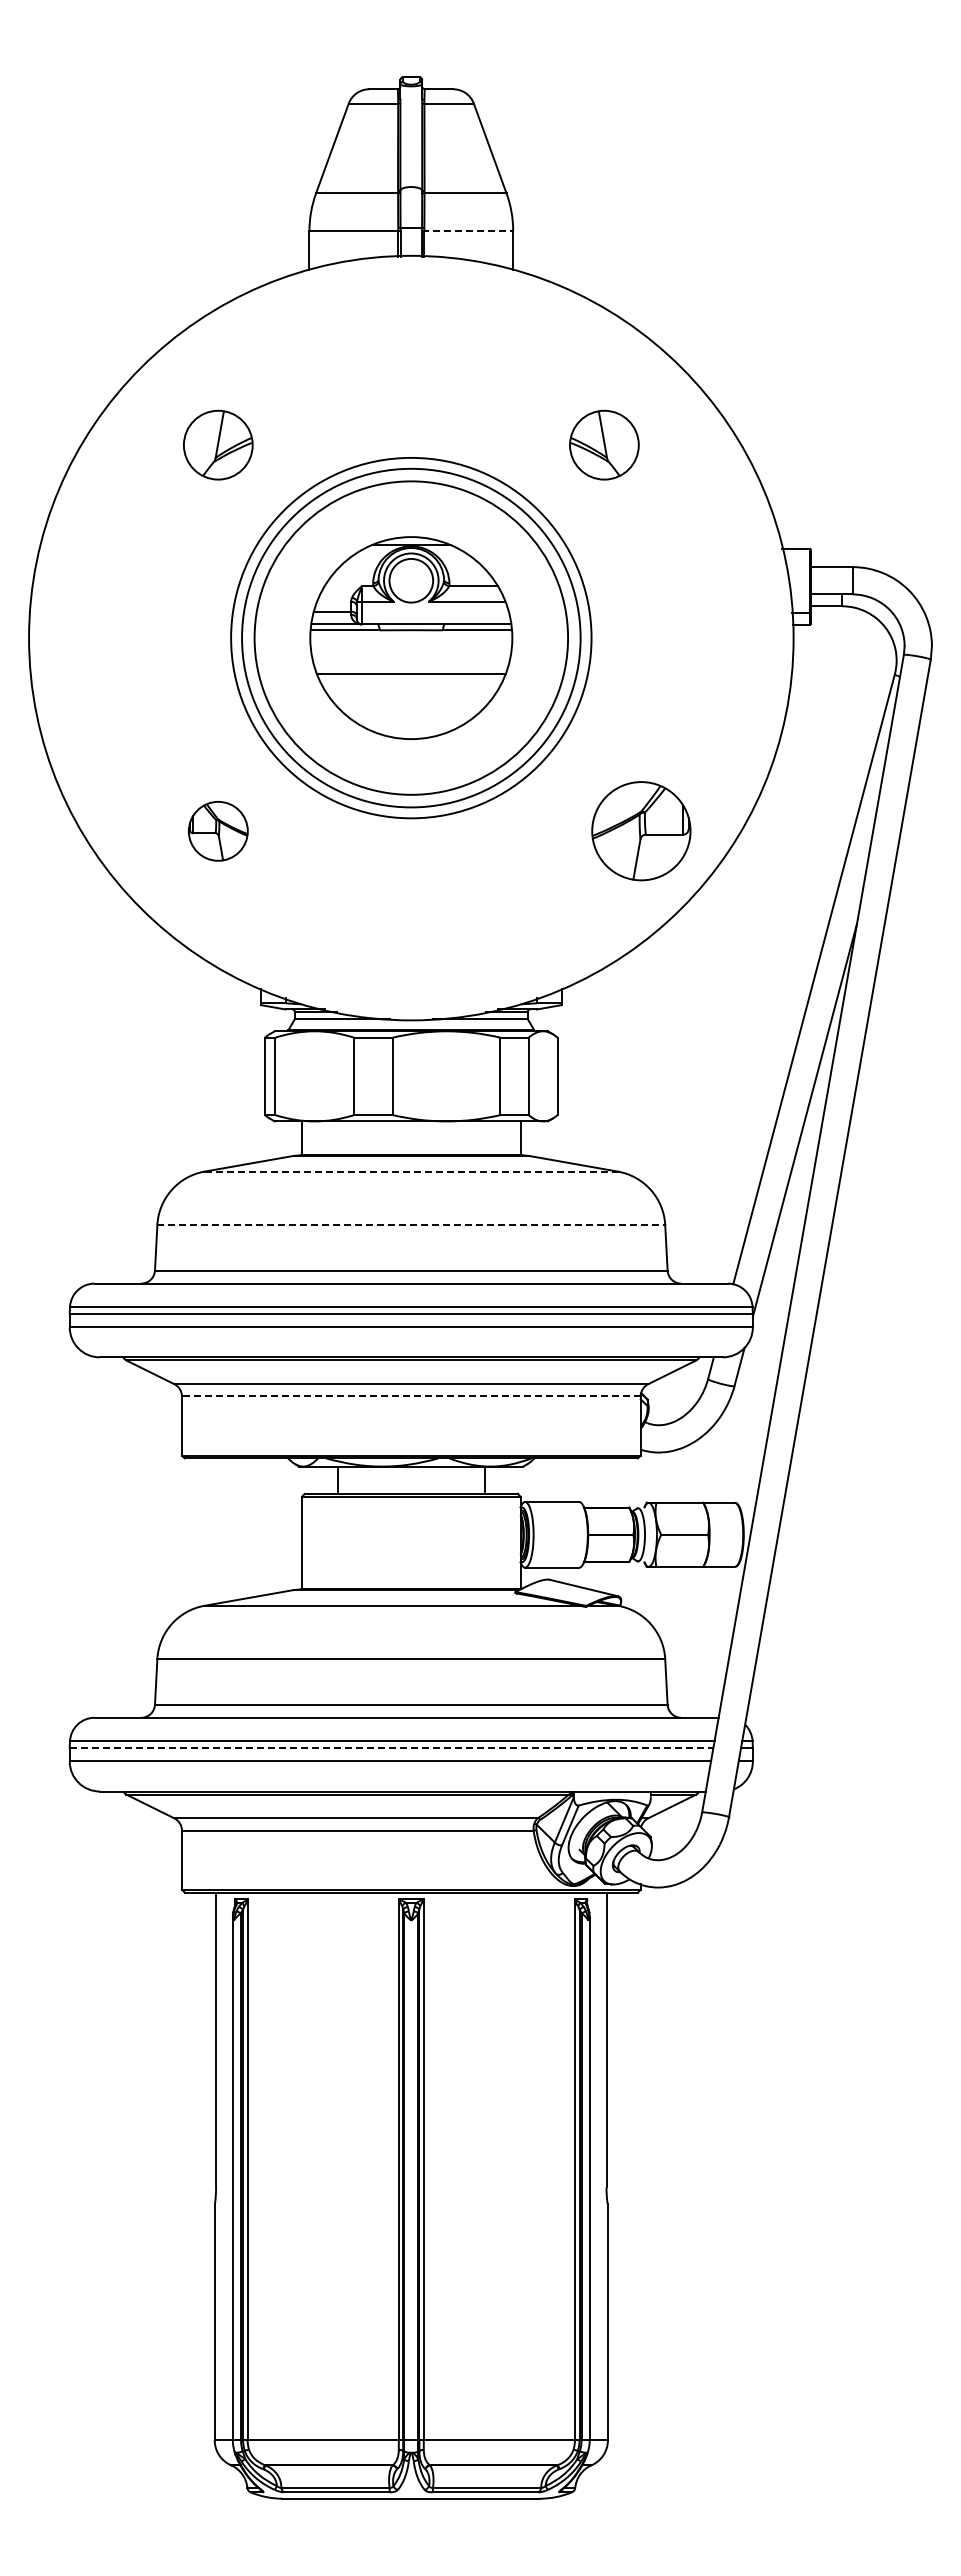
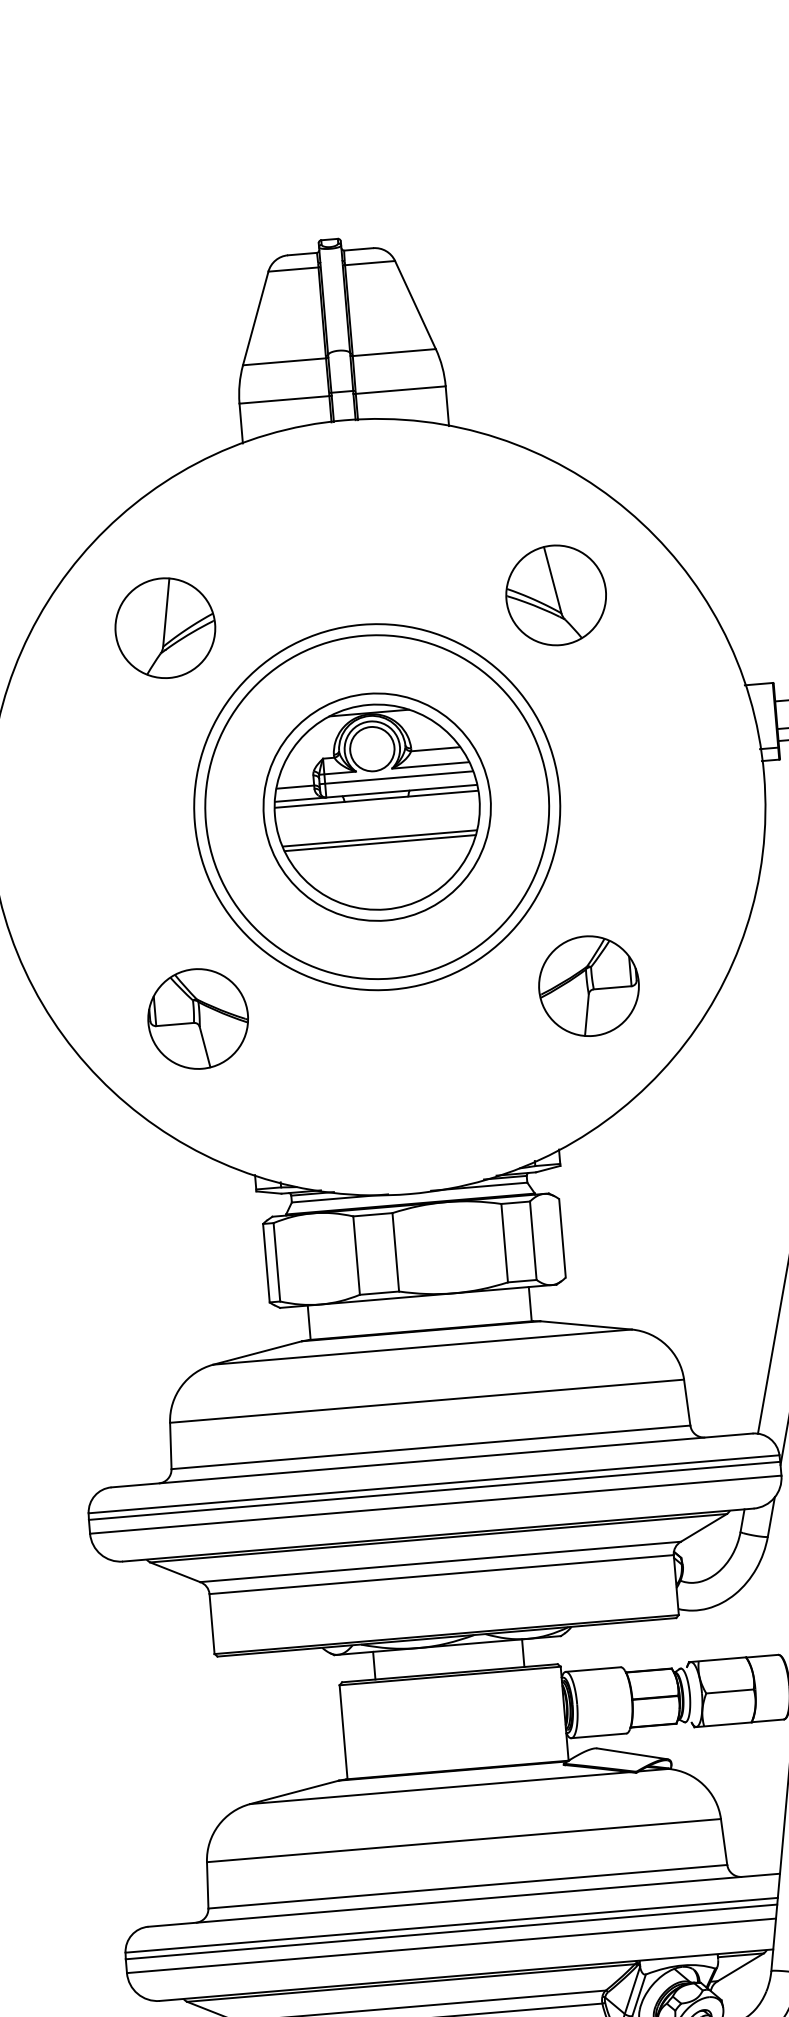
line: (467, 230) -> (399, 389), dashed -> solid
part: (218, 445) -> (165, 628), size x1.43
part: (604, 445) -> (556, 595), size x1.43
line: (432, 610) -> (396, 777), added
circle: (411, 638) -> (377, 807), size x0.71
line: (411, 668) -> (379, 837), added
part: (218, 831) -> (198, 1019), size x1.67
part: (641, 831) -> (589, 986), moved
line: (411, 1171) -> (422, 1346), dashed -> solid
line: (411, 1225) -> (427, 1401), dashed -> solid
line: (410, 1396) -> (440, 1574), dashed -> solid
line: (391, 1747) -> (451, 1931), dashed -> solid

